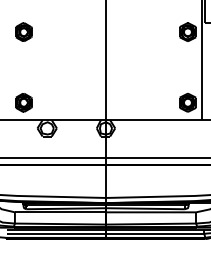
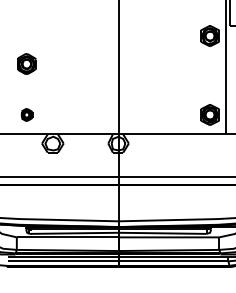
part: (23, 31) -> (26, 63), moved
part: (23, 102) -> (26, 114), size x0.6

